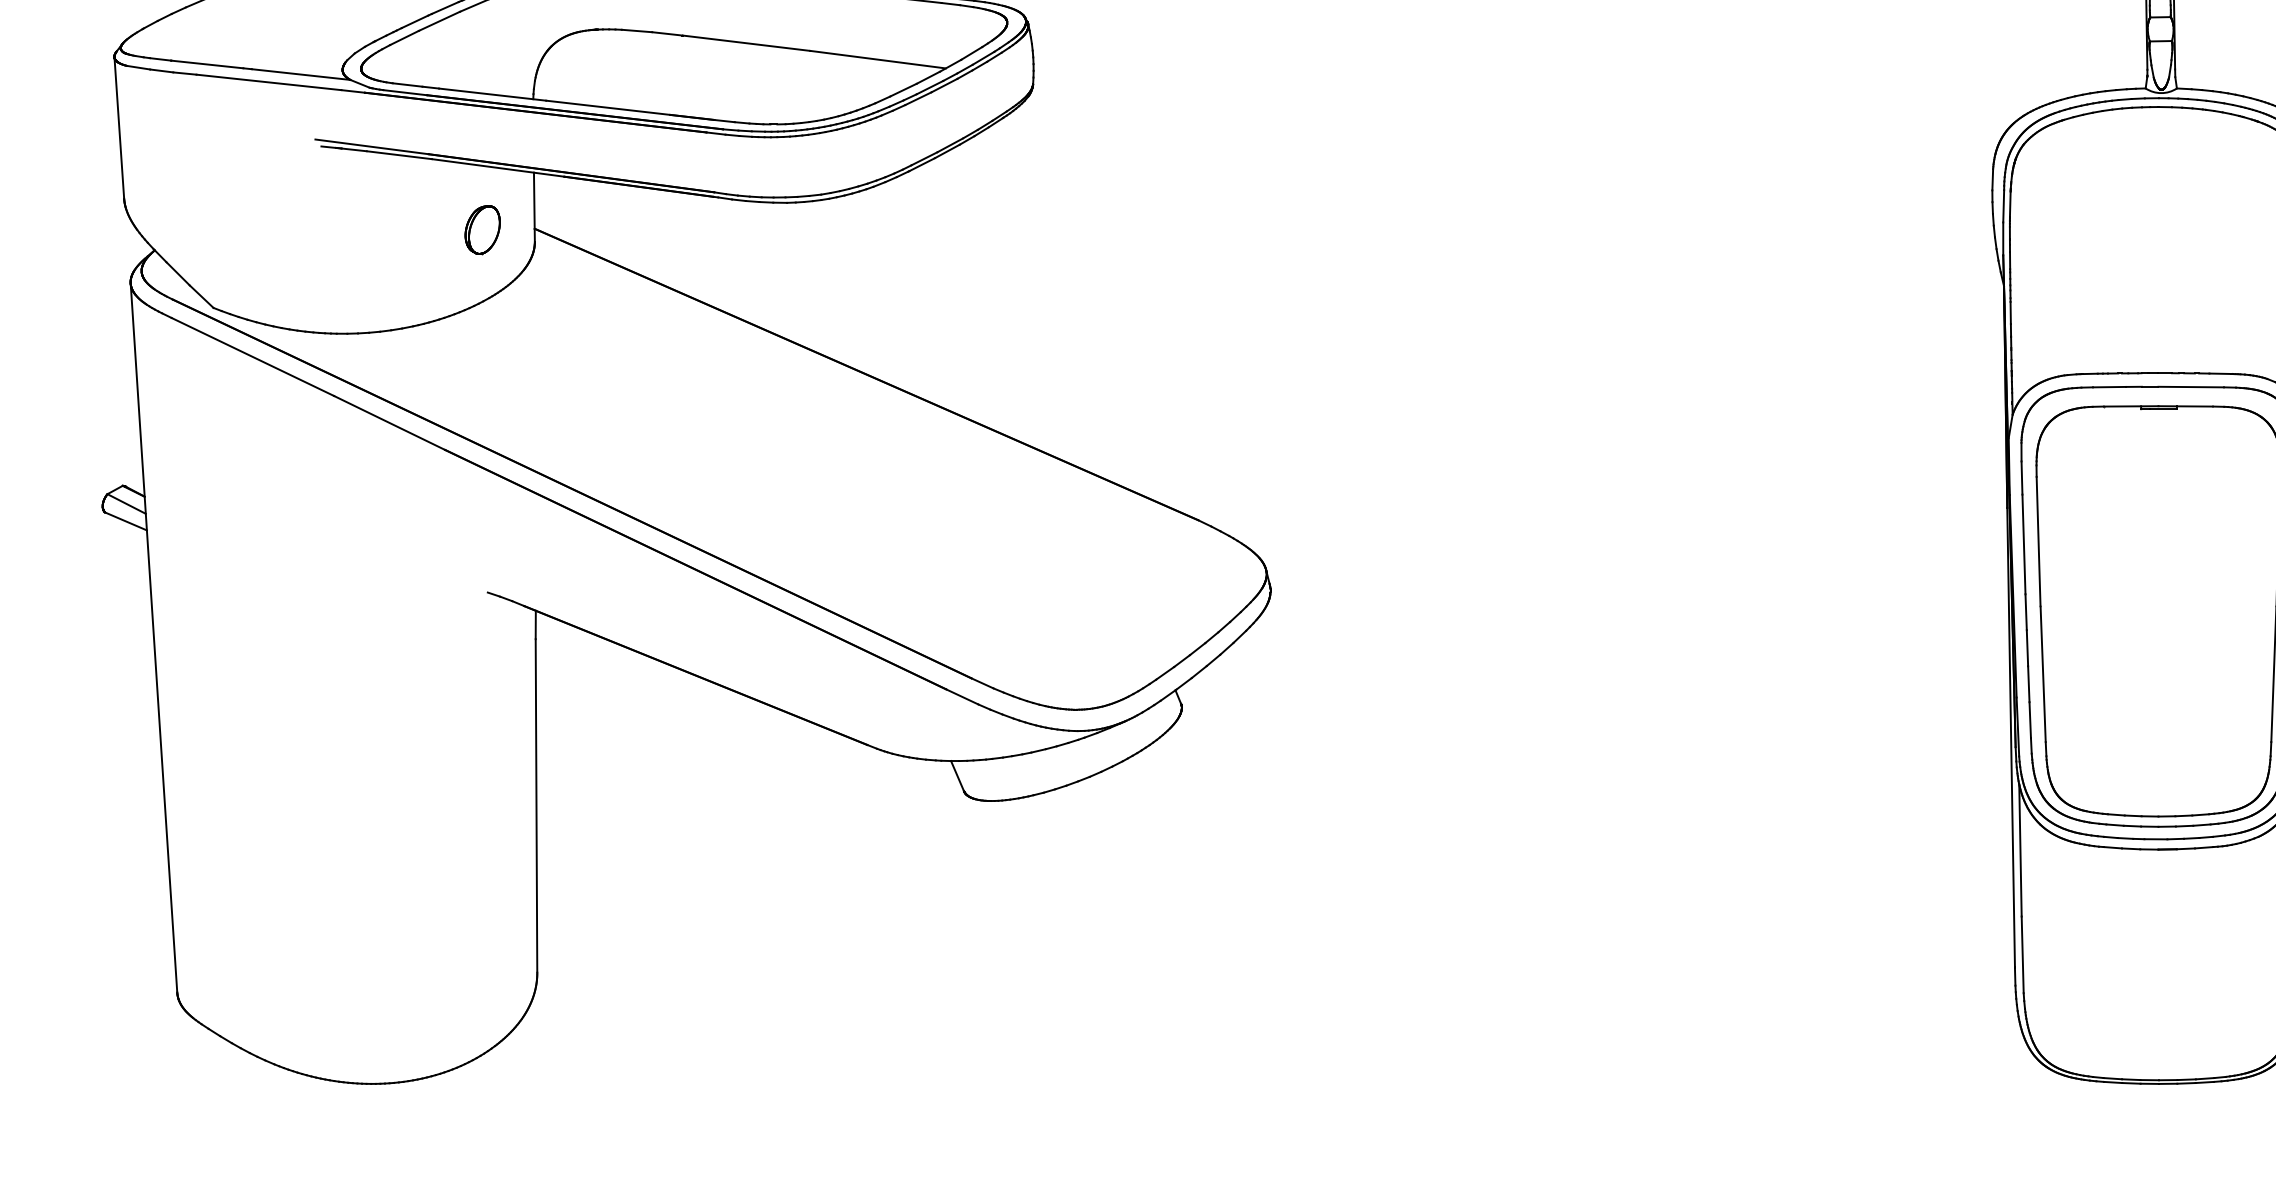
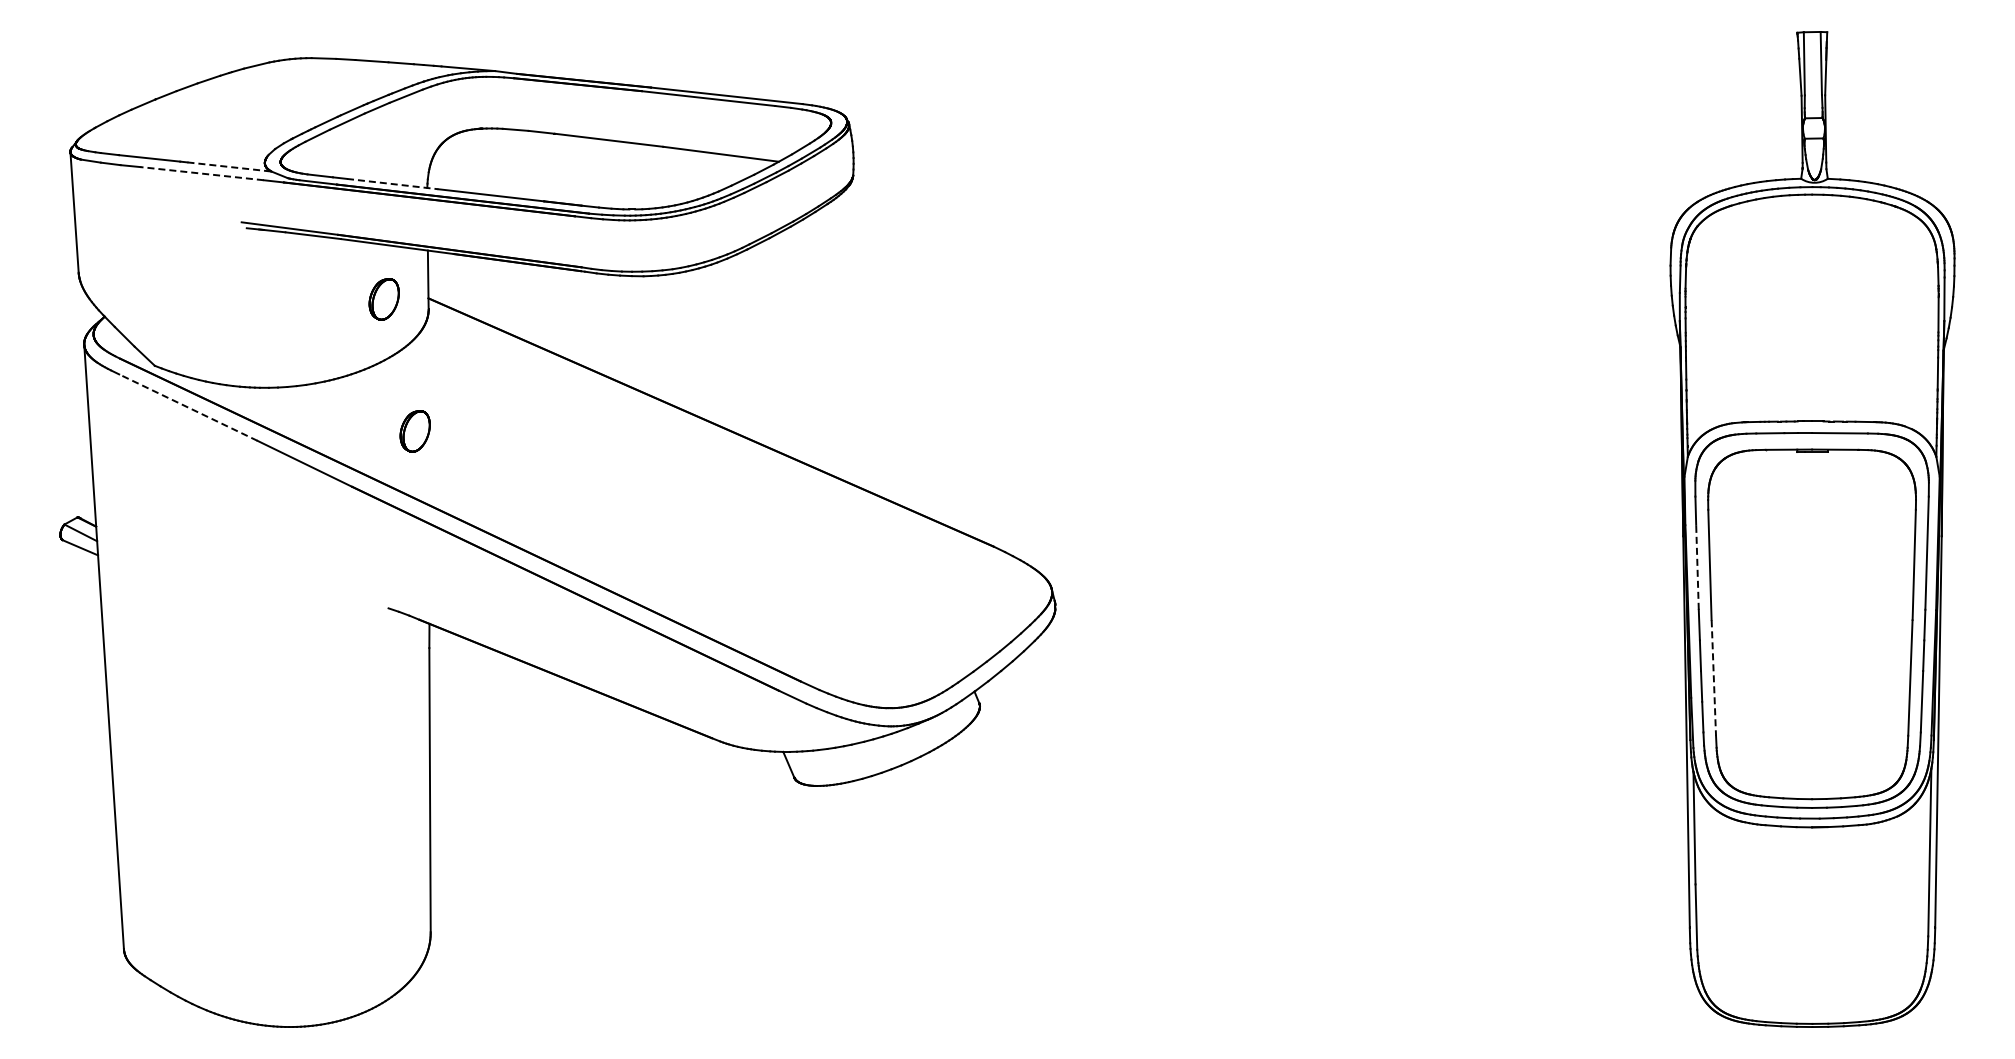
line: (301, 75) -> (229, 167), solid -> dashed
line: (268, 82) -> (201, 173), solid -> dashed
line: (492, 95) -> (392, 184), solid -> dashed
line: (253, 356) -> (188, 407), solid -> dashed
part: (518, 385) -> (414, 431), added
line: (2023, 543) -> (1697, 566), solid -> dashed
line: (2042, 674) -> (1713, 678), solid -> dashed

